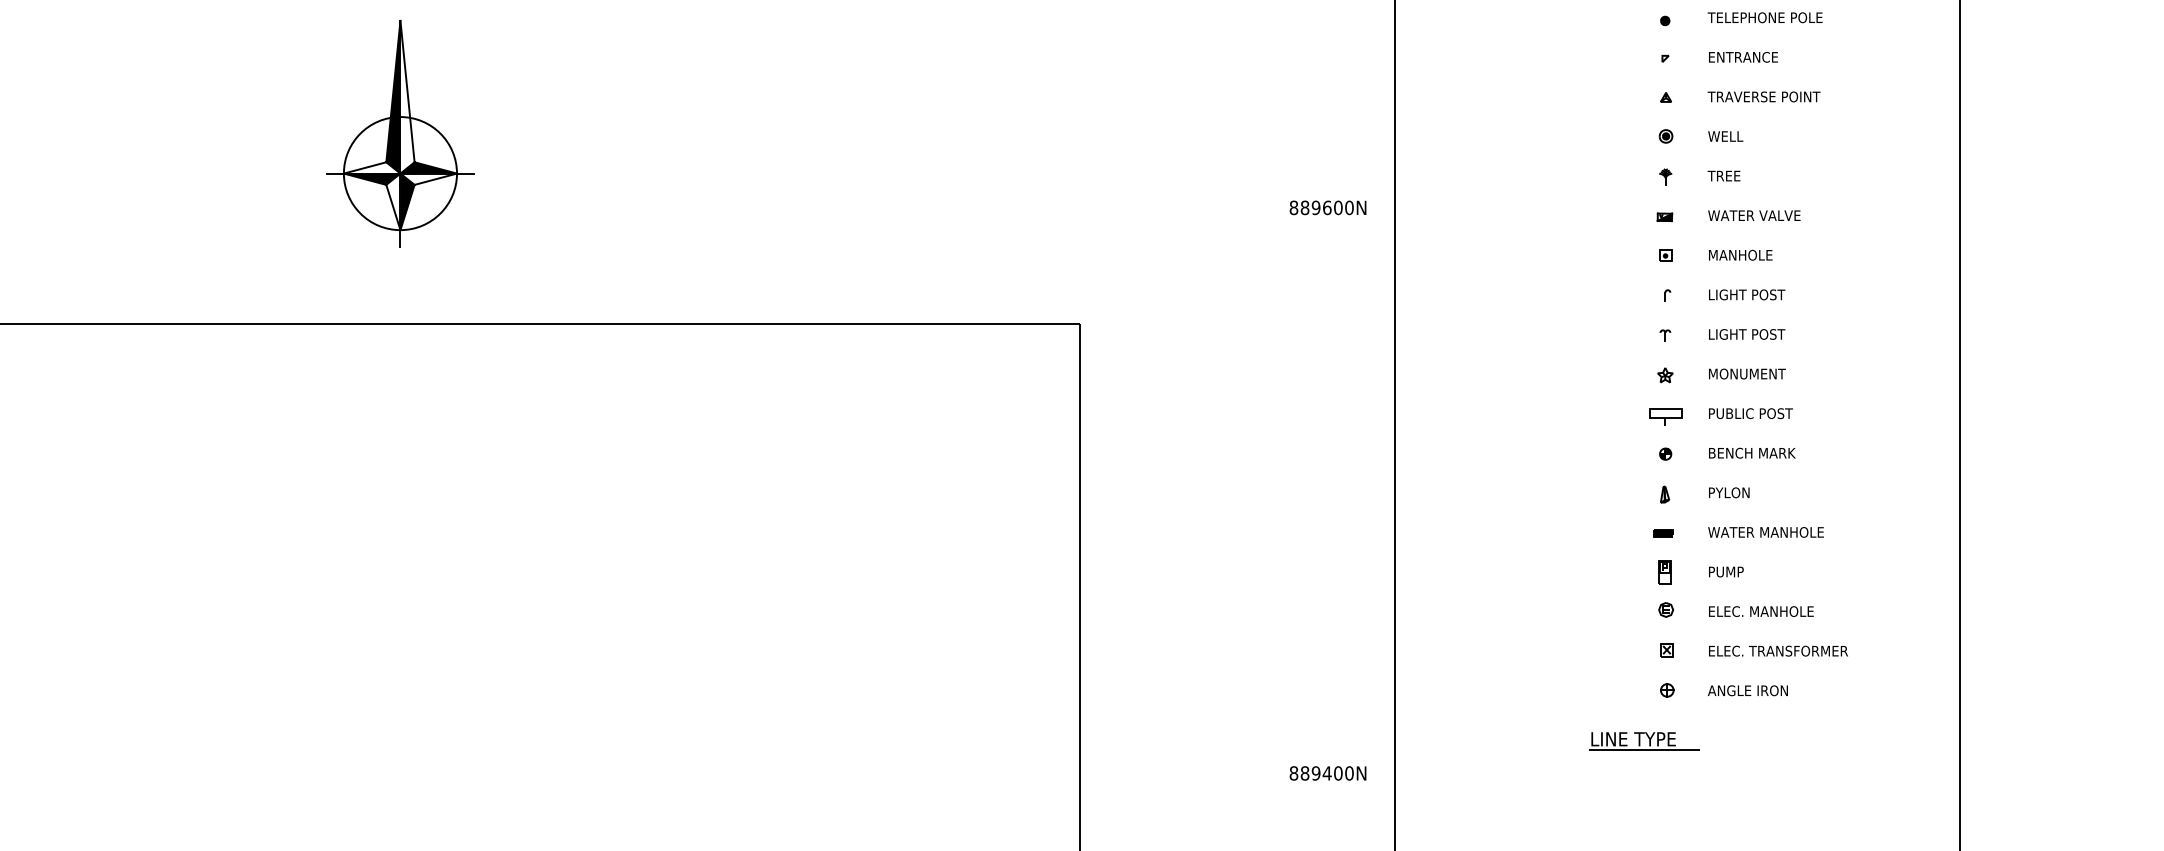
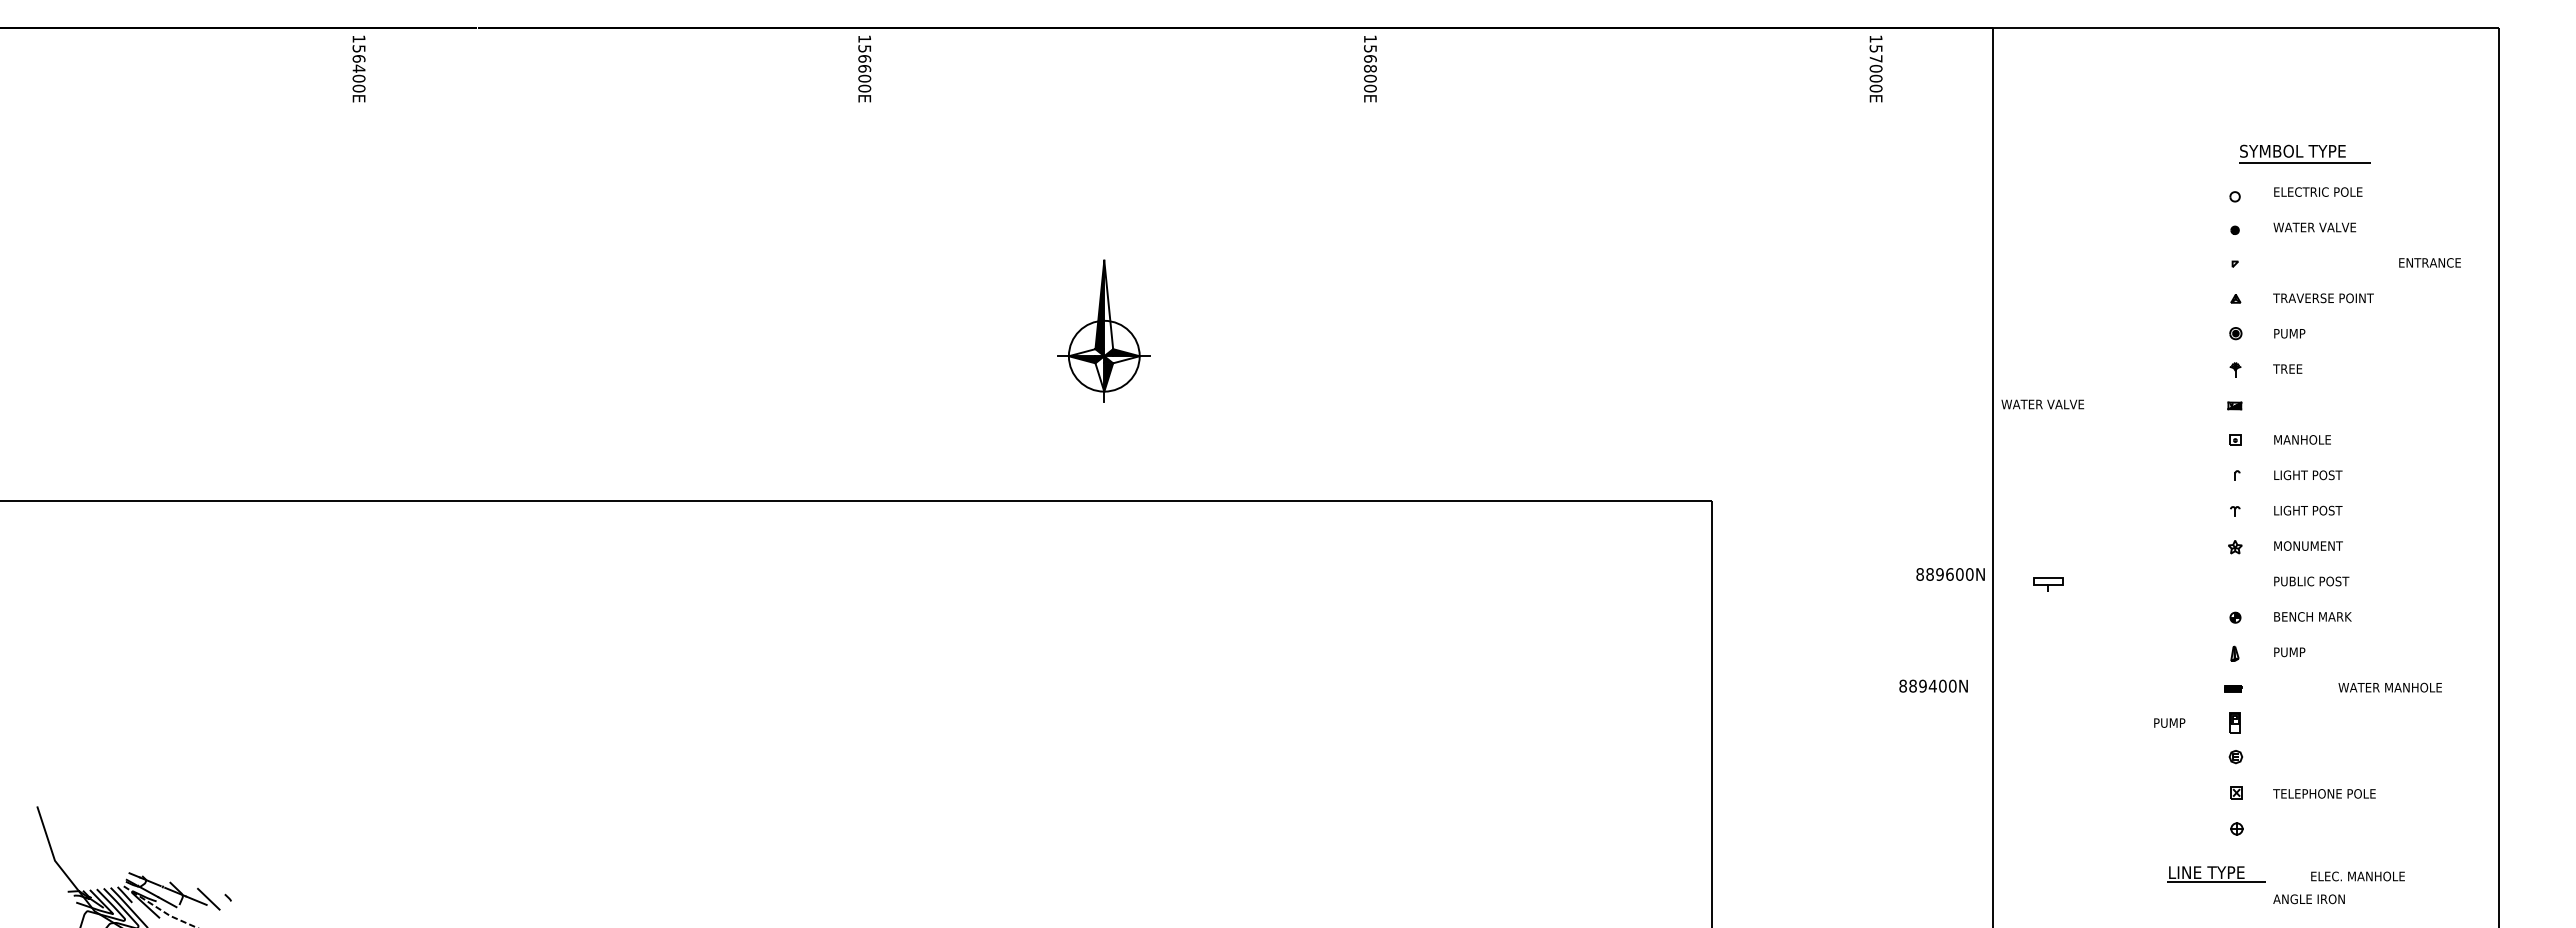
text: (1765, 17) -> (2324, 227), TELEPHONE POLE -> WATER VALVE
text: (1742, 56) -> (2429, 262), moved
part: (400, 134) -> (1104, 331), size x0.7
text: (1726, 136) -> (2289, 333), WELL -> PUMP
text: (1327, 207) -> (1950, 574), moved
text: (1754, 215) -> (2042, 404), moved
part: (1665, 417) -> (2048, 584), moved
text: (1732, 493) -> (2295, 652), PYLON -> PUMP
text: (1765, 532) -> (2389, 687), moved
text: (1726, 571) -> (2169, 722), moved
text: (1760, 611) -> (2357, 876), moved
text: (1777, 650) -> (2335, 793), ELEC. TRANSFORMER -> TELEPHONE POLE
text: (1747, 691) -> (2308, 899), moved
text: (1327, 772) -> (1933, 685), moved

